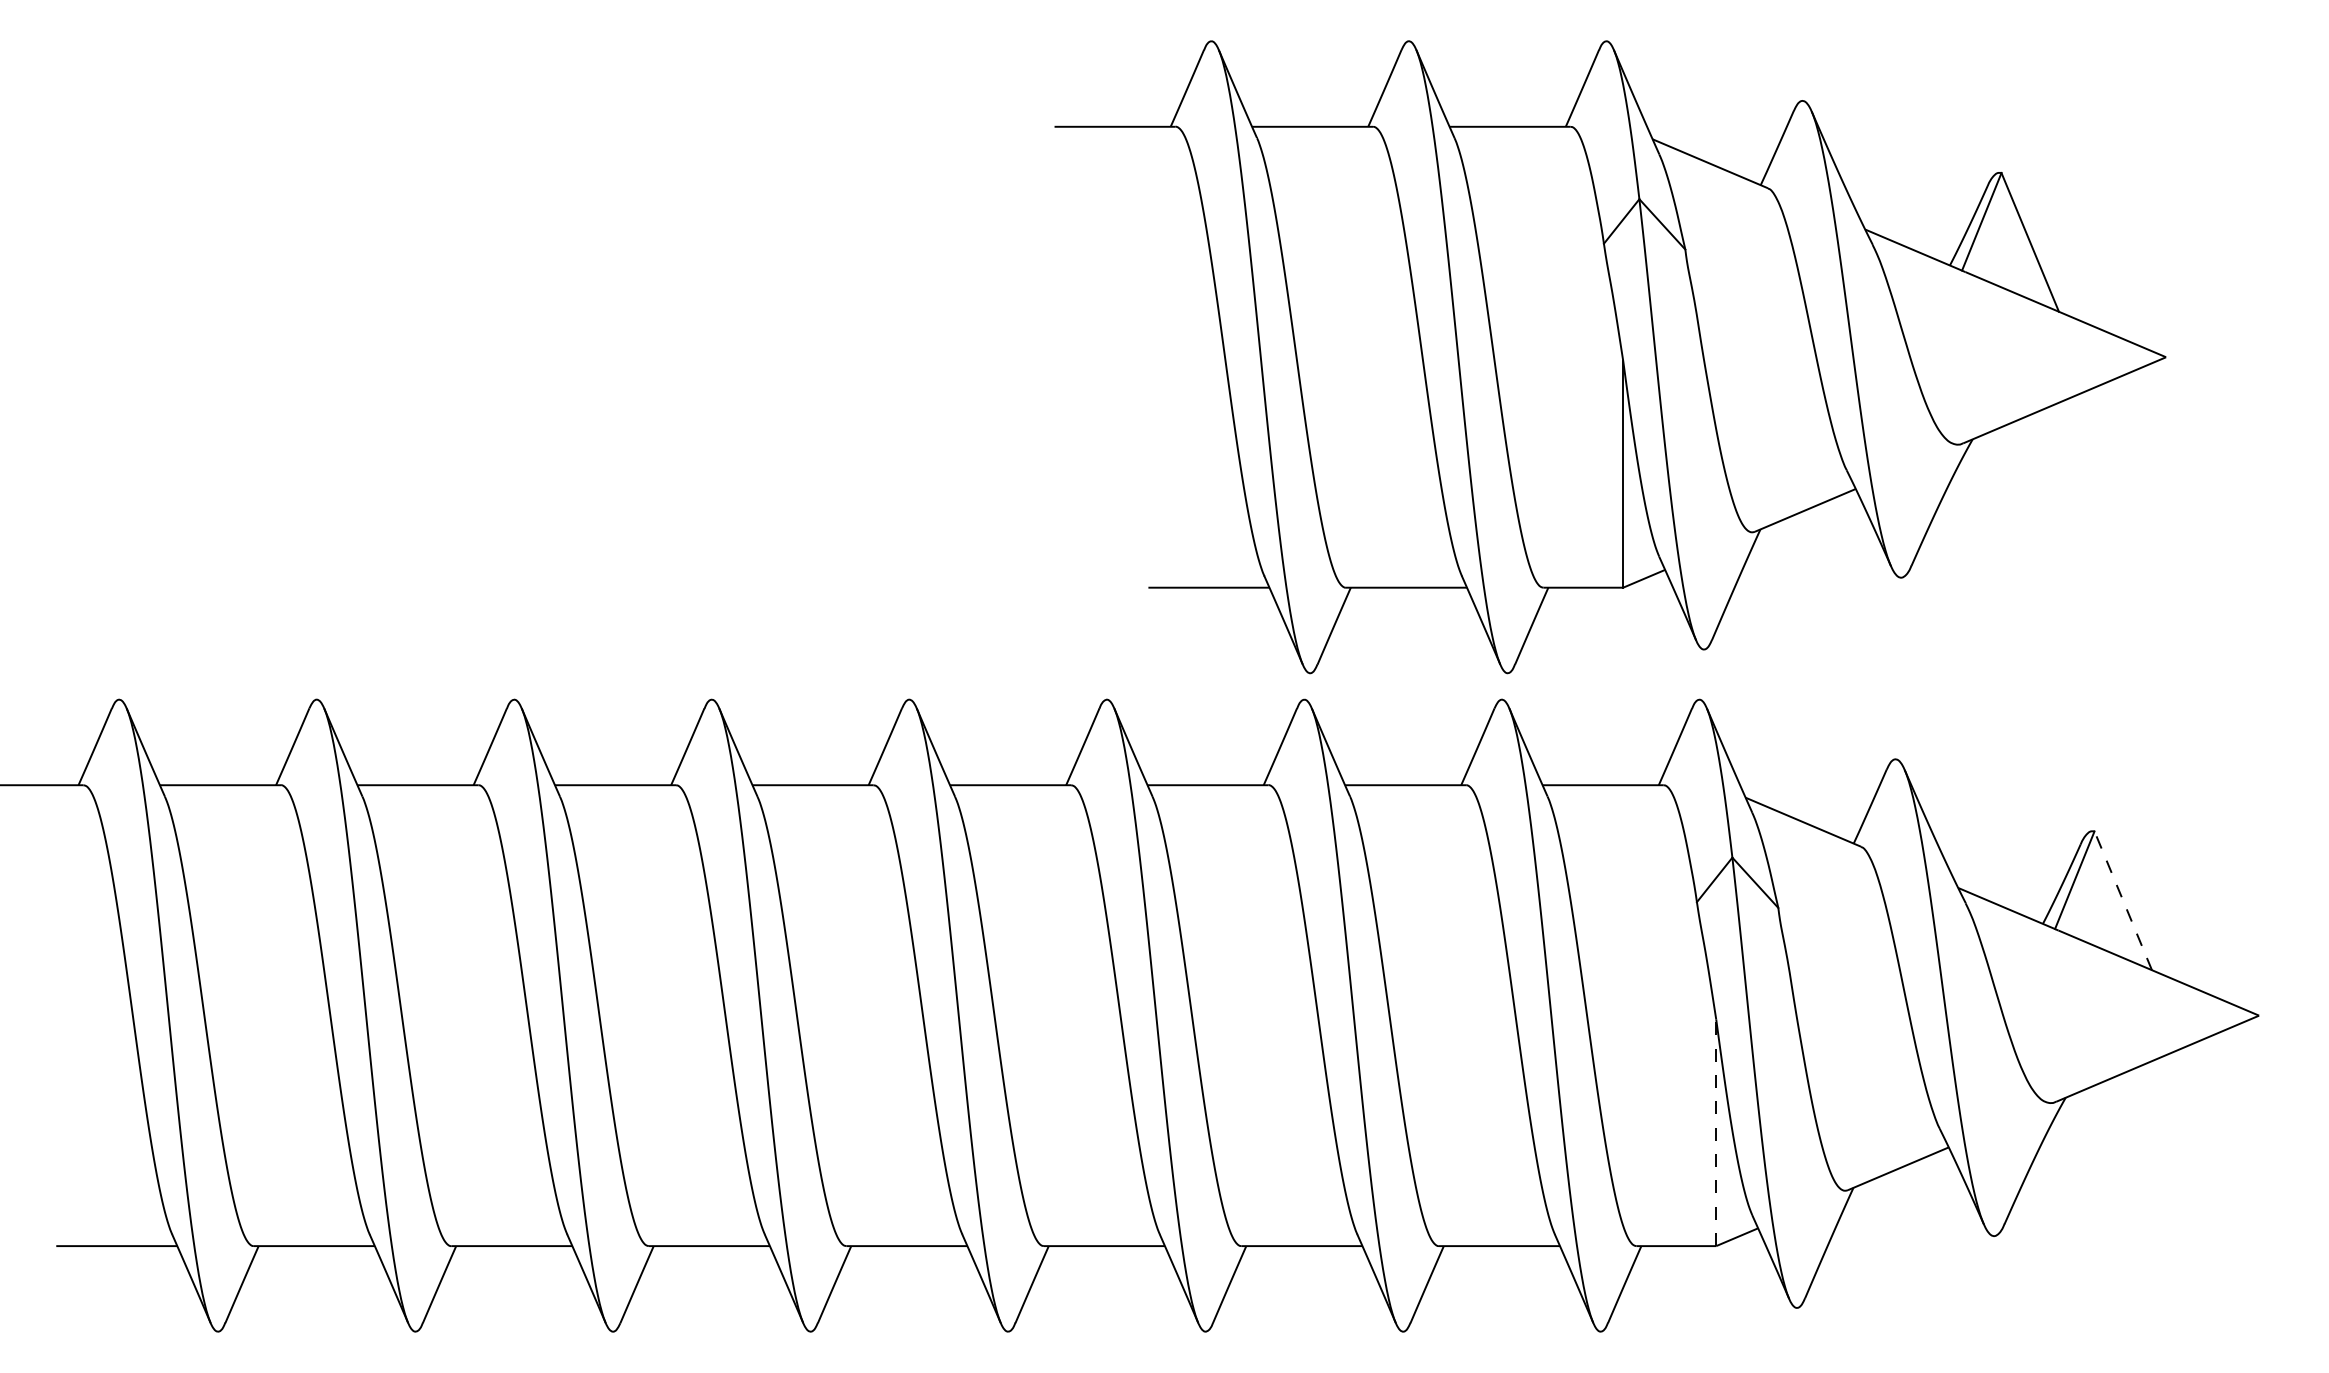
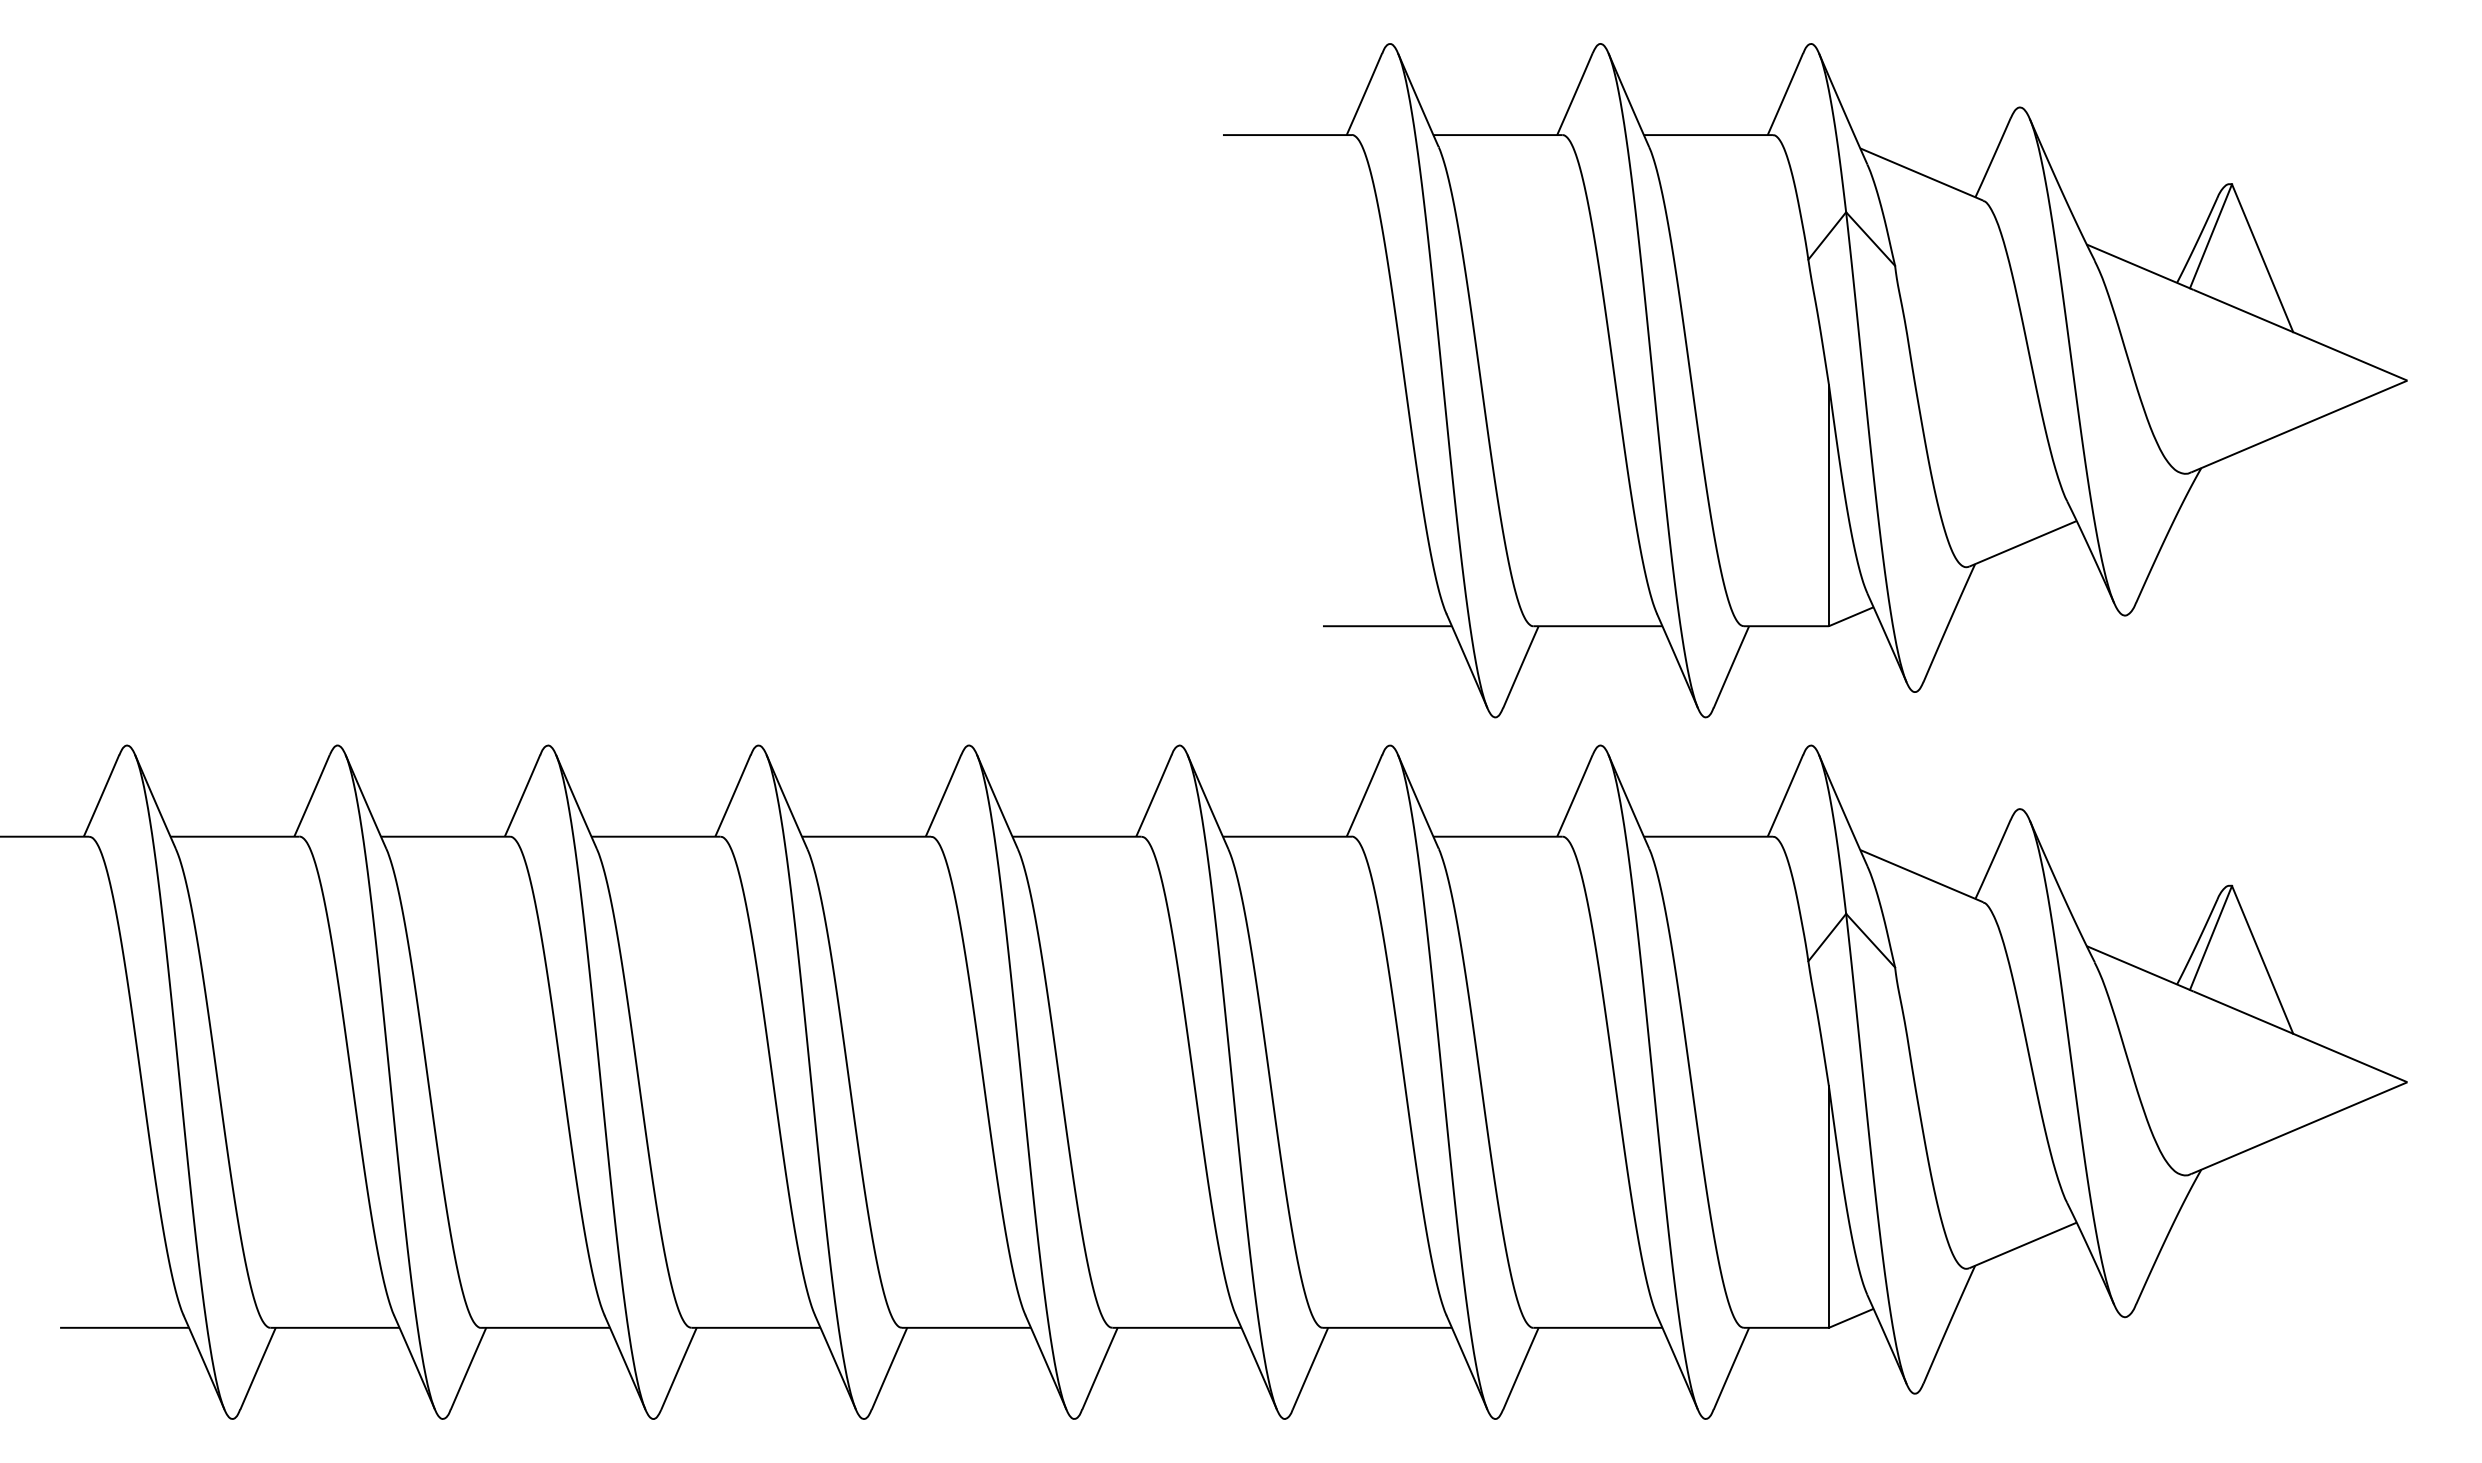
part: (1610, 357) -> (1815, 380), moved
line: (2123, 900) -> (2262, 959), dashed -> solid
line: (1716, 1132) -> (1829, 1206), dashed -> solid

